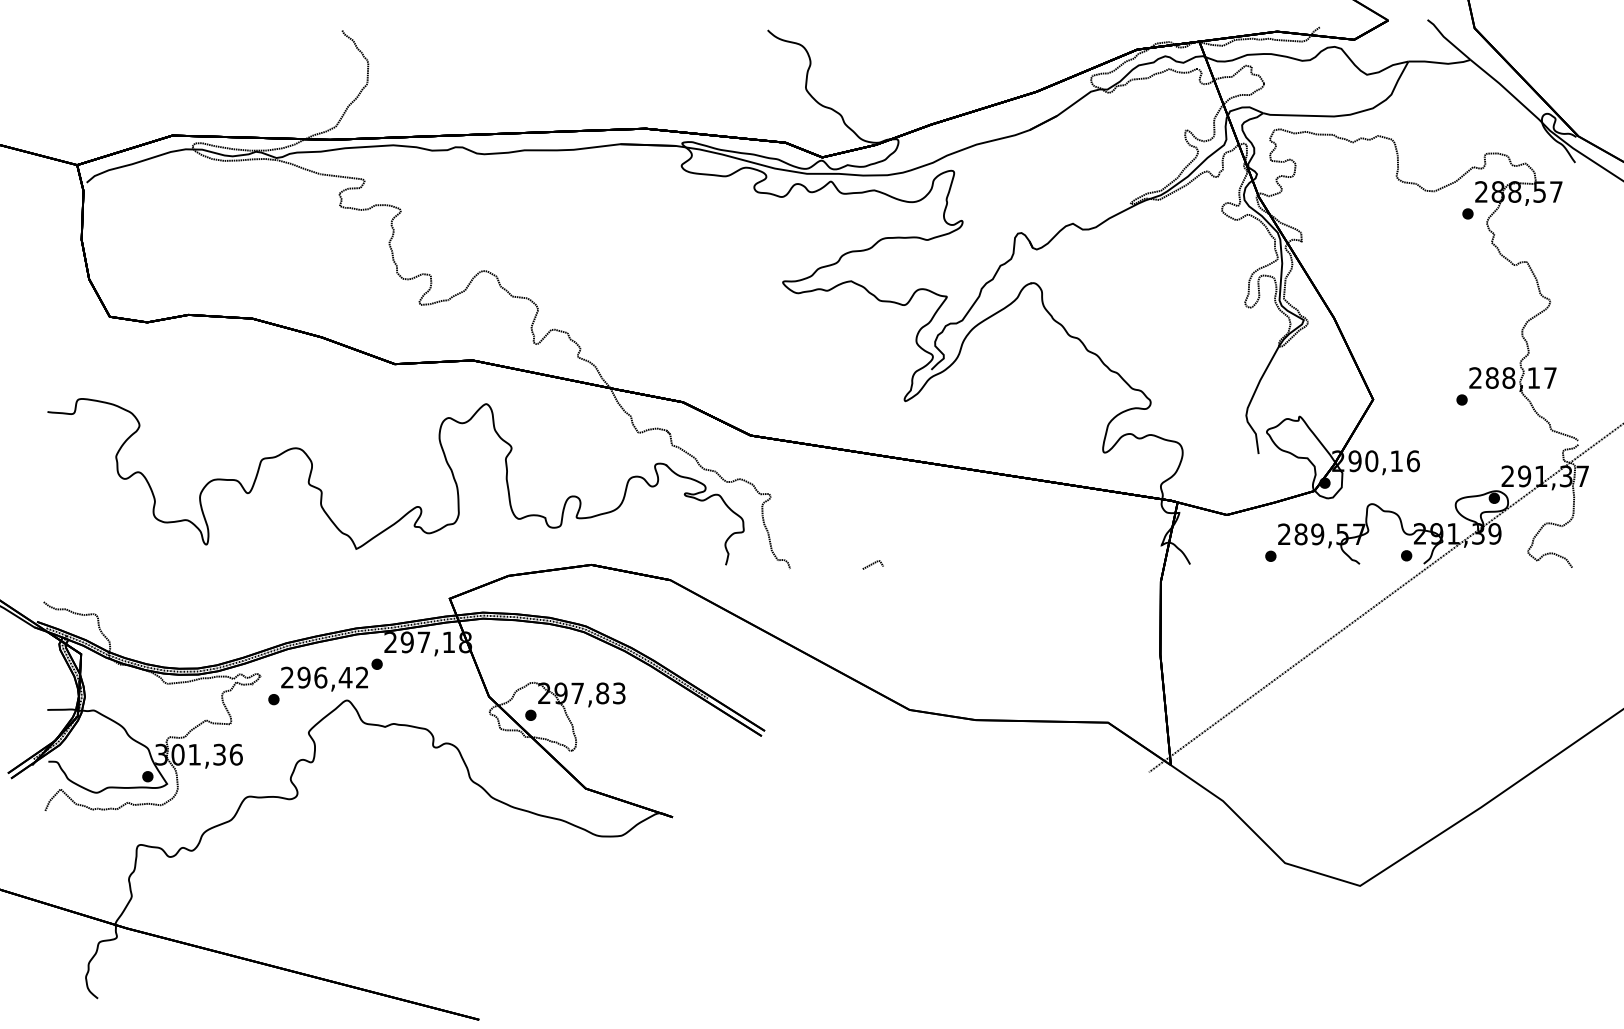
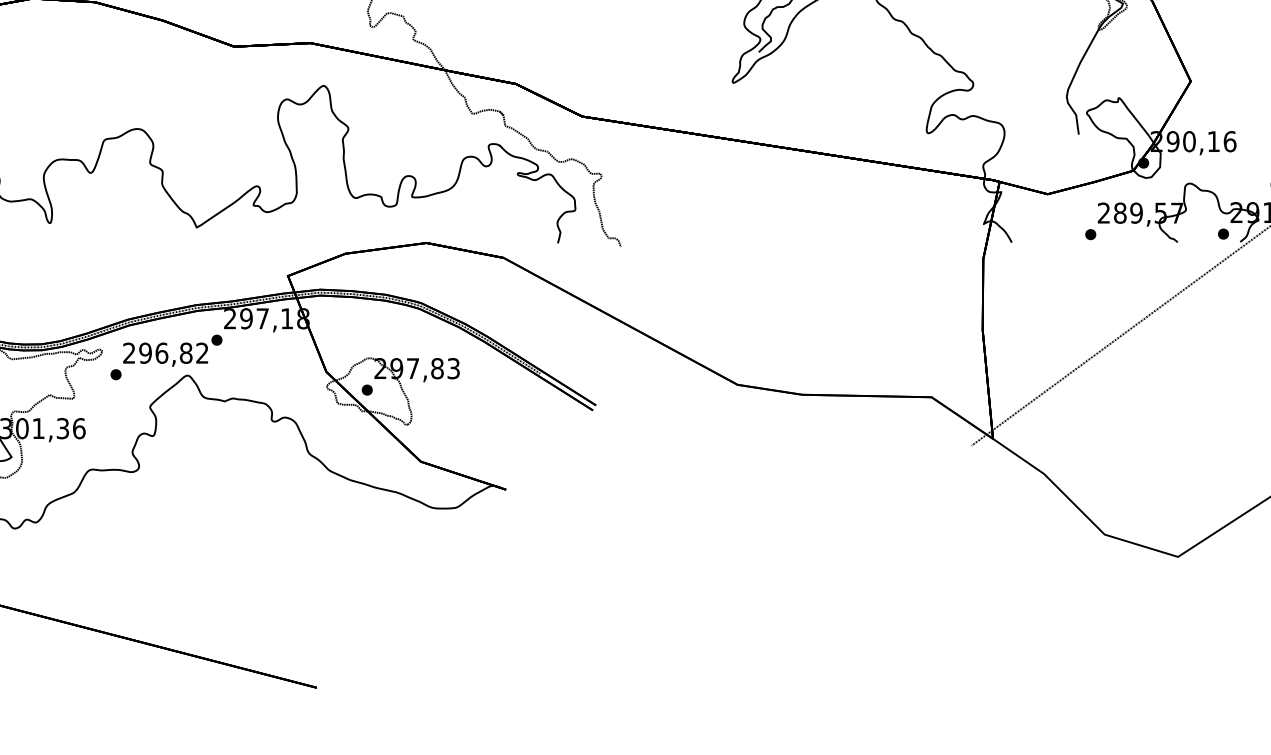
line: (872, 564) -> (701, 242), removed
text: (345, 677) -> (186, 353), 296,42 -> 296,82

